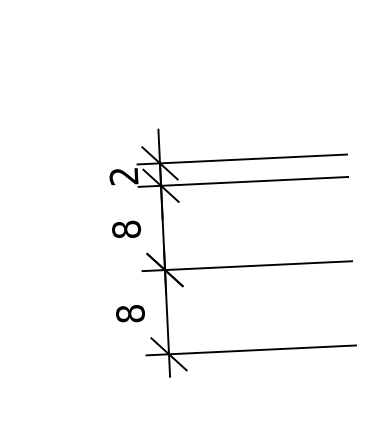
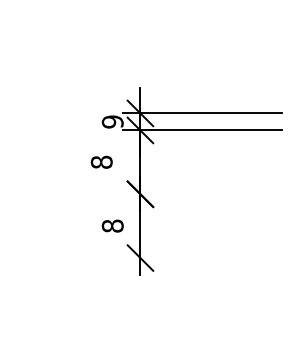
text: (123, 175) -> (112, 121), 2 -> 9
text: (126, 228) -> (101, 161), moved
line: (246, 266) -> (202, 194), removed
line: (250, 351) -> (202, 258), removed

